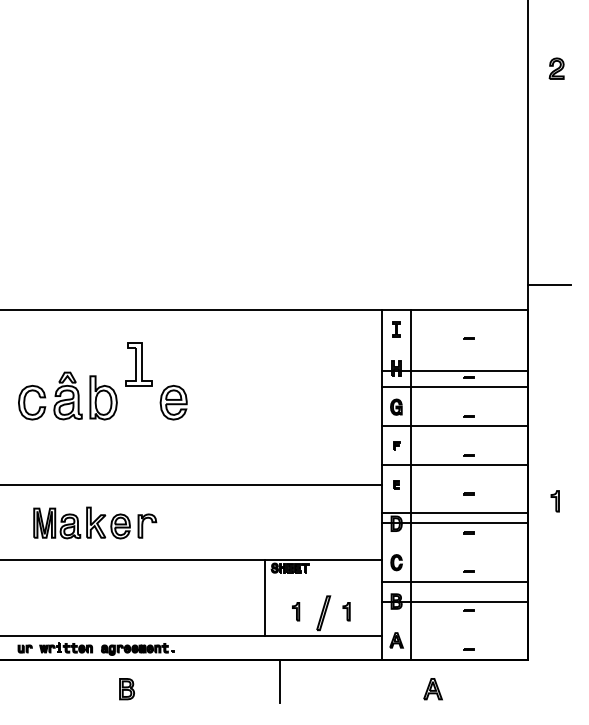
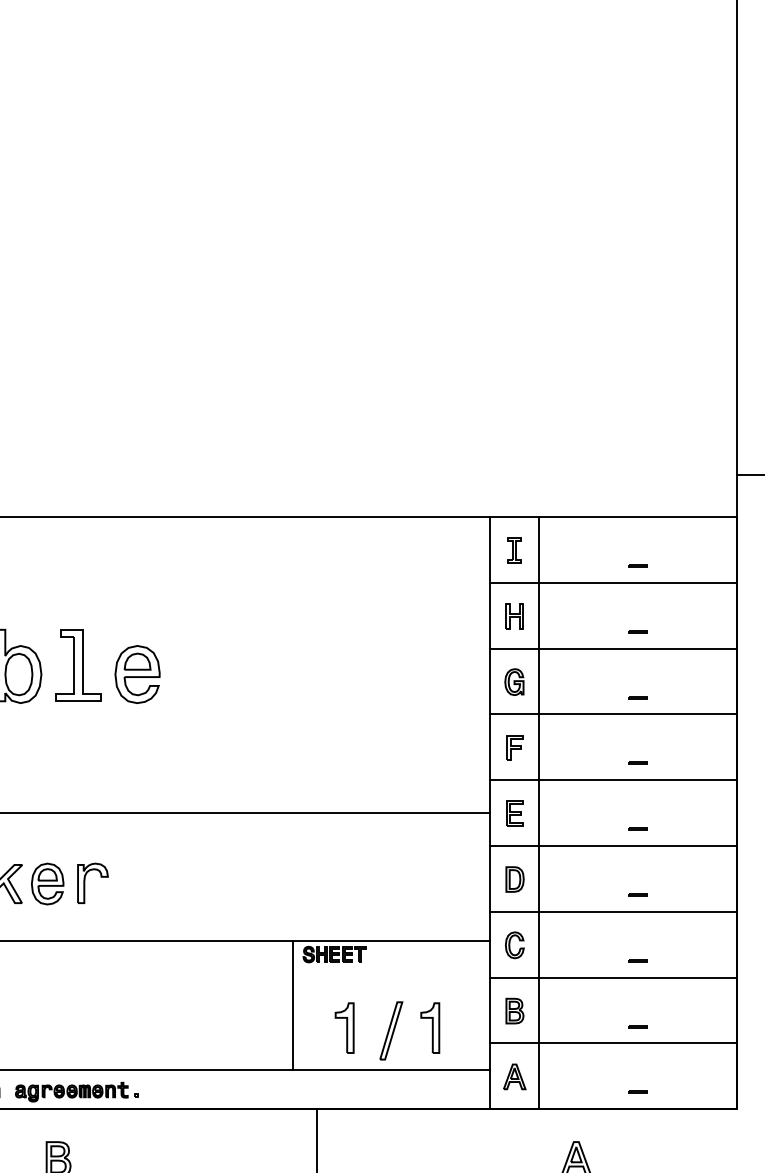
part: (138, 364) -> (77, 665), moved
line: (454, 370) -> (612, 582), moved
part: (396, 445) -> (514, 746), size x1.67
part: (396, 484) -> (514, 812), size x1.67
line: (454, 512) -> (612, 911), moved
line: (454, 523) -> (612, 846), moved
line: (454, 601) -> (612, 1043), moved
part: (295, 611) -> (343, 1027), size x1.67
part: (346, 611) -> (430, 1027), size x1.67

